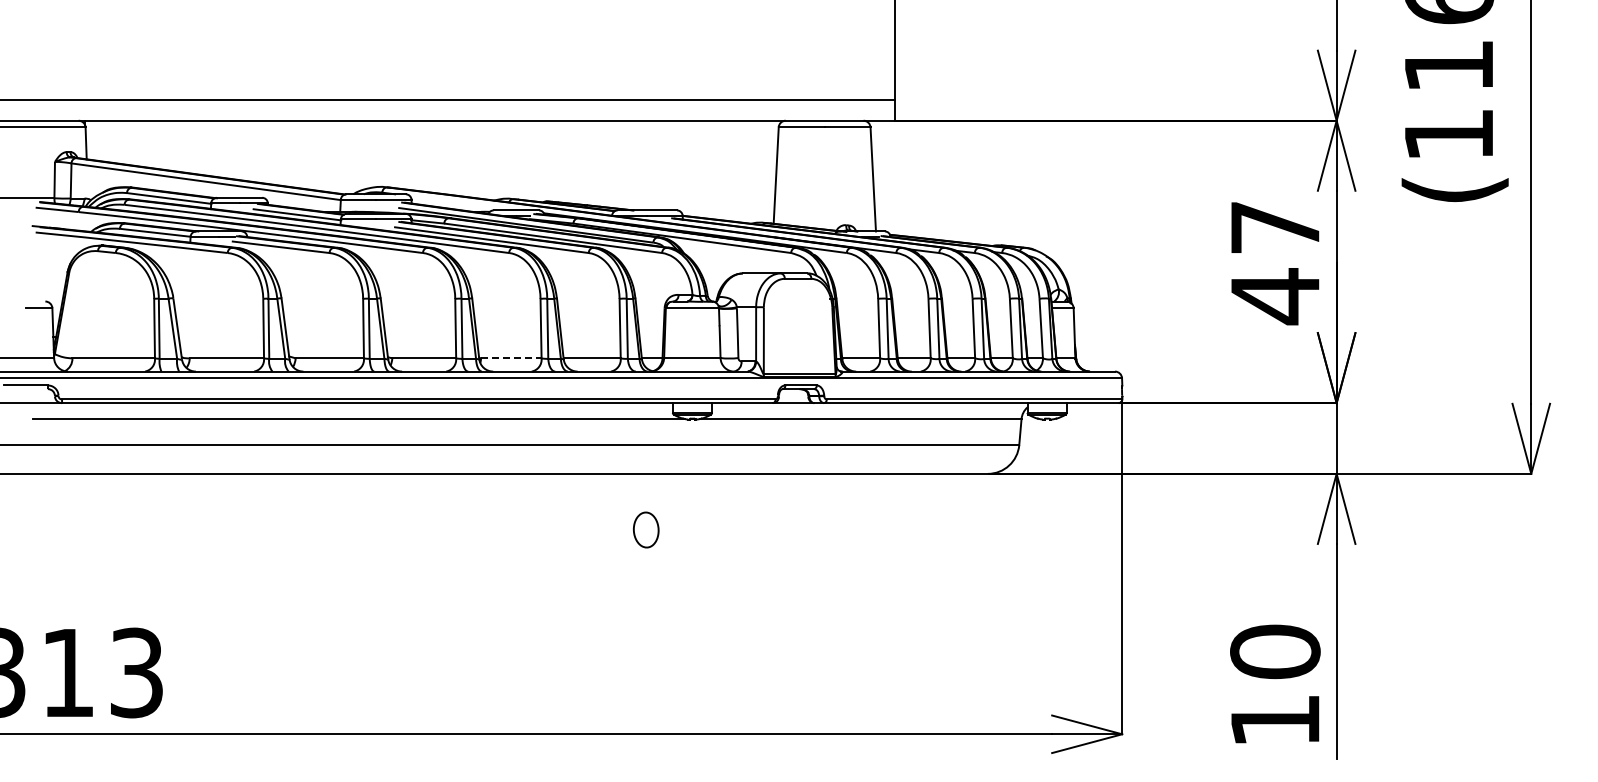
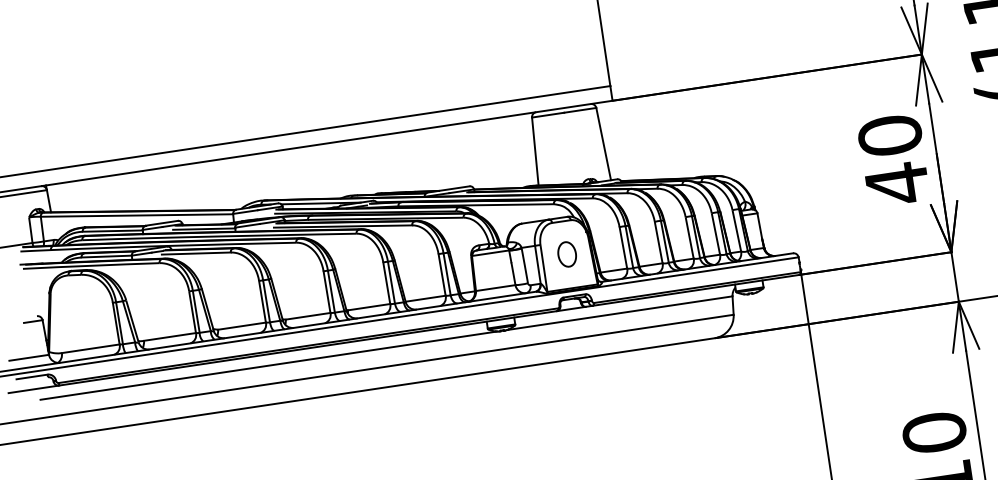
line: (465, 203) -> (320, 203), added
text: (1275, 227) -> (890, 135), 47 -> 40
line: (511, 358) -> (369, 307), dashed -> solid
part: (646, 529) -> (567, 254), moved

